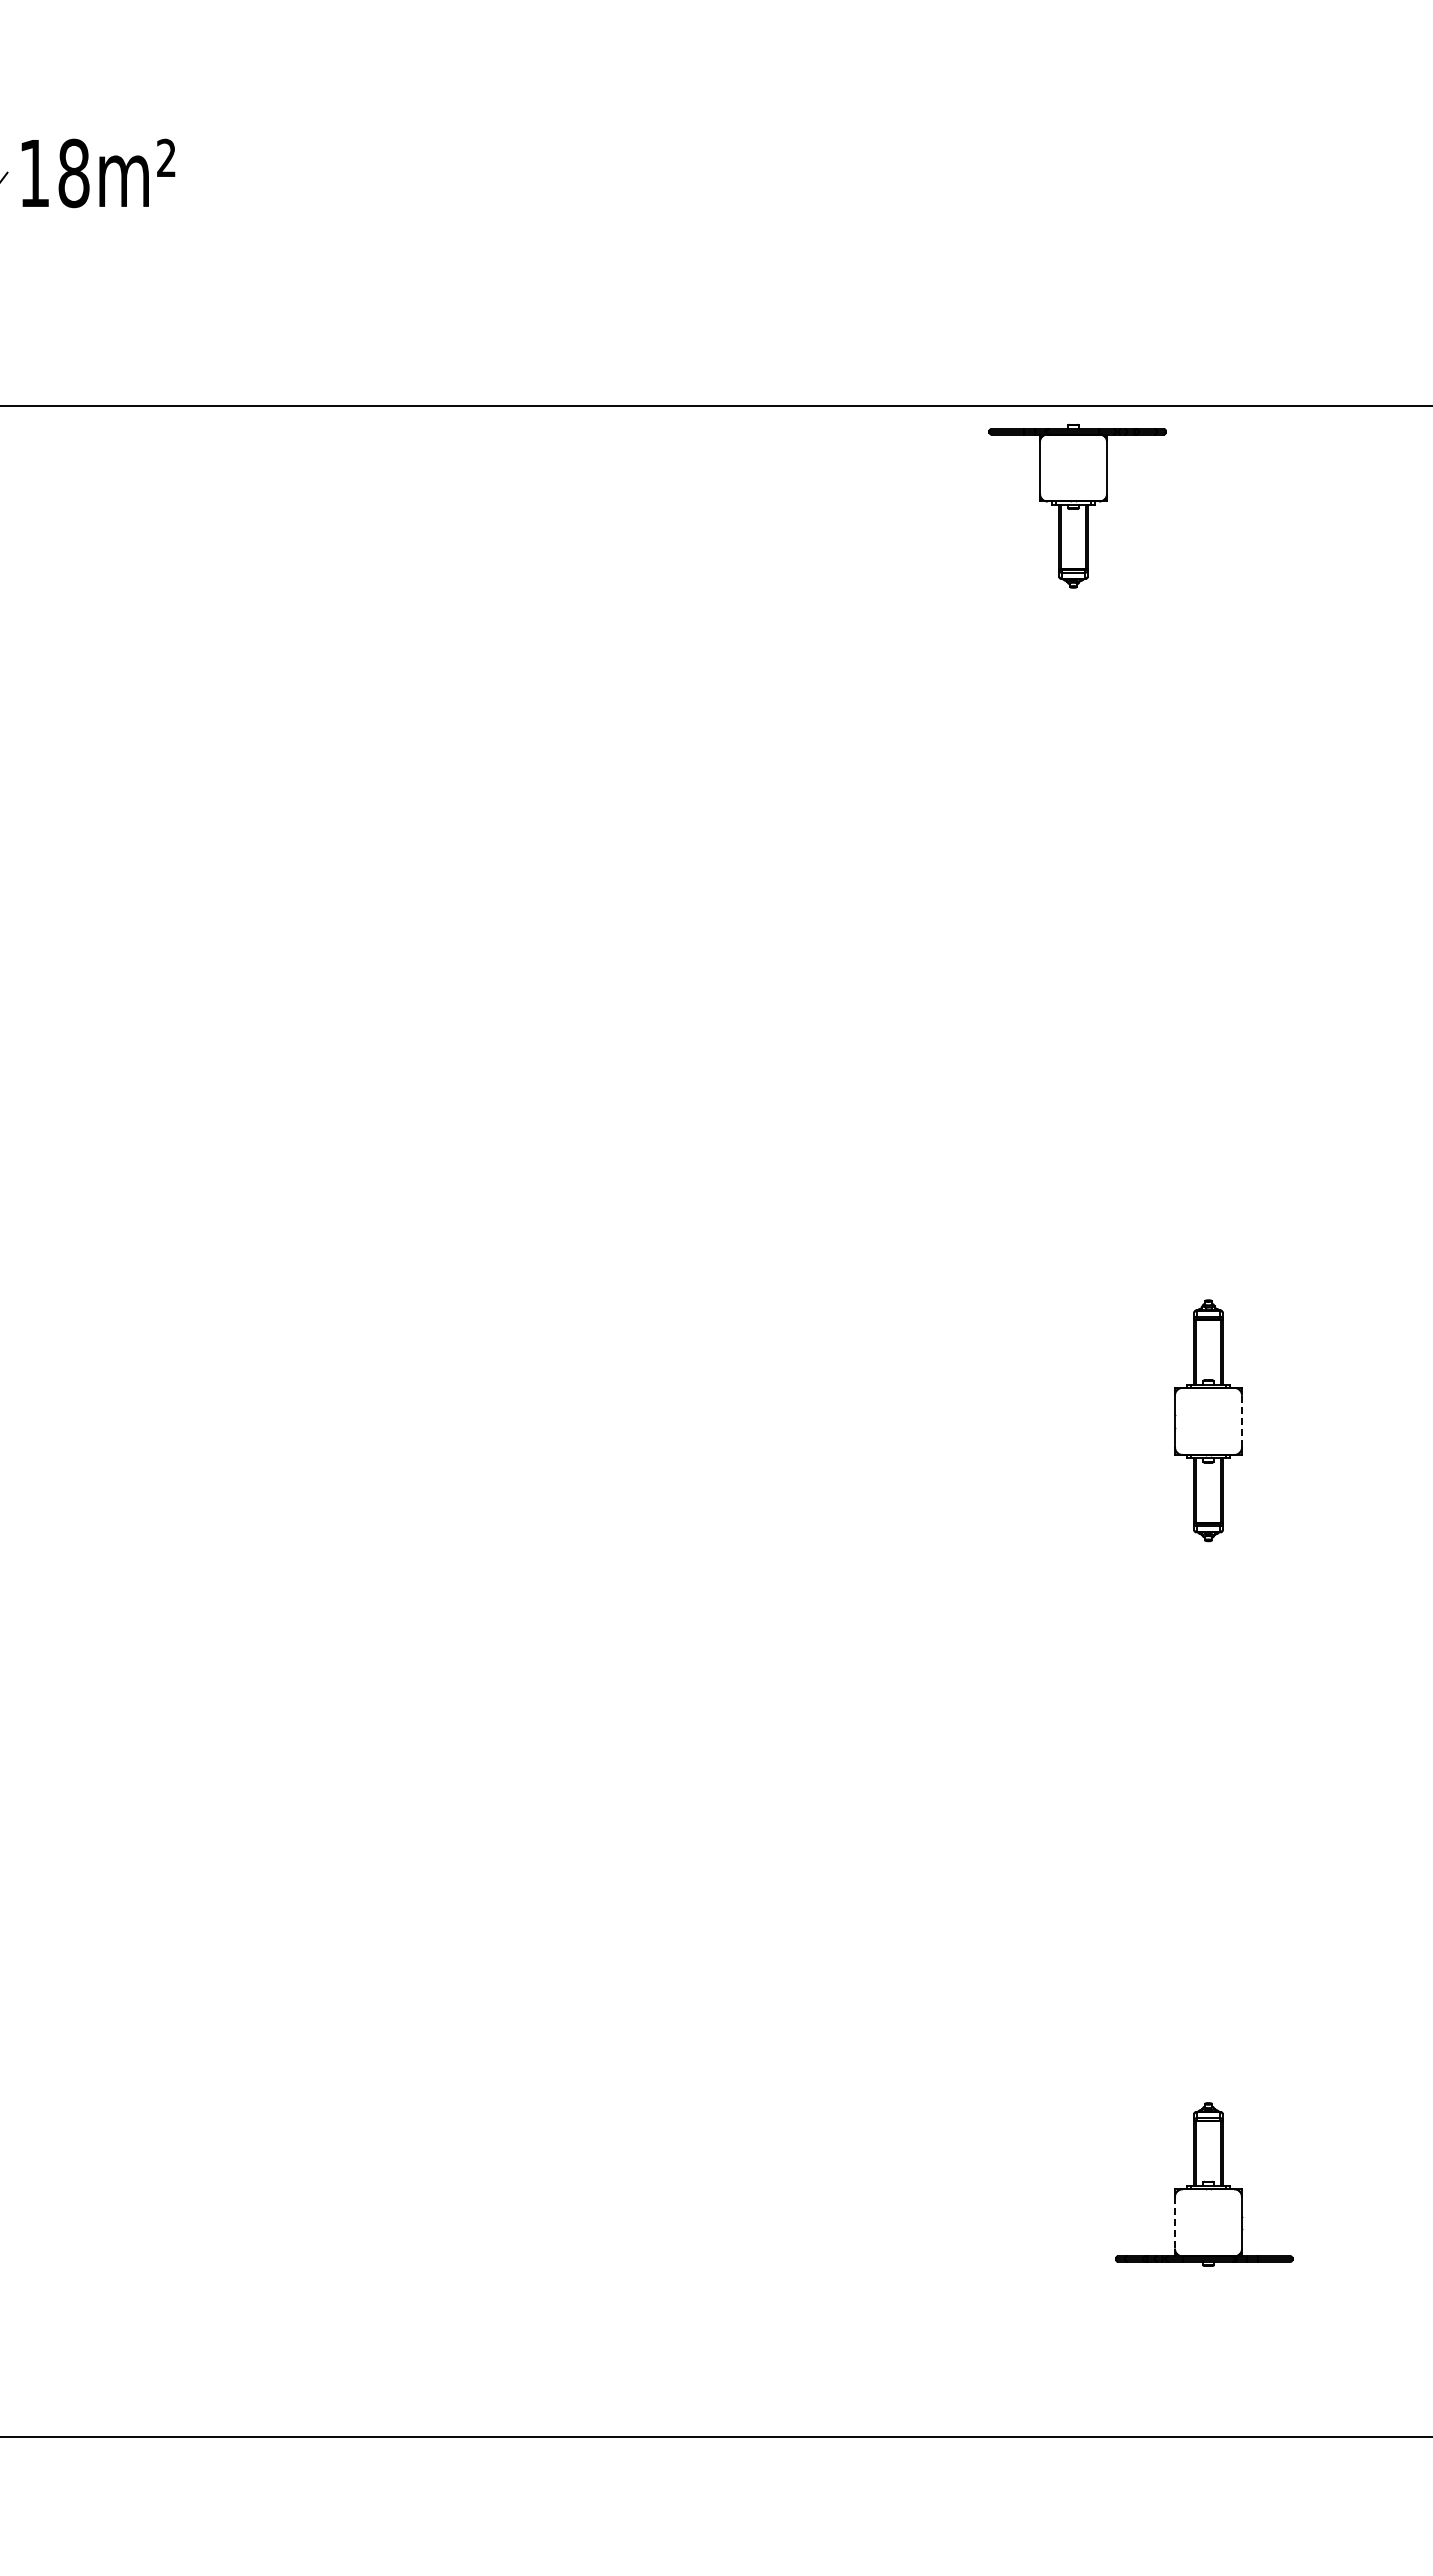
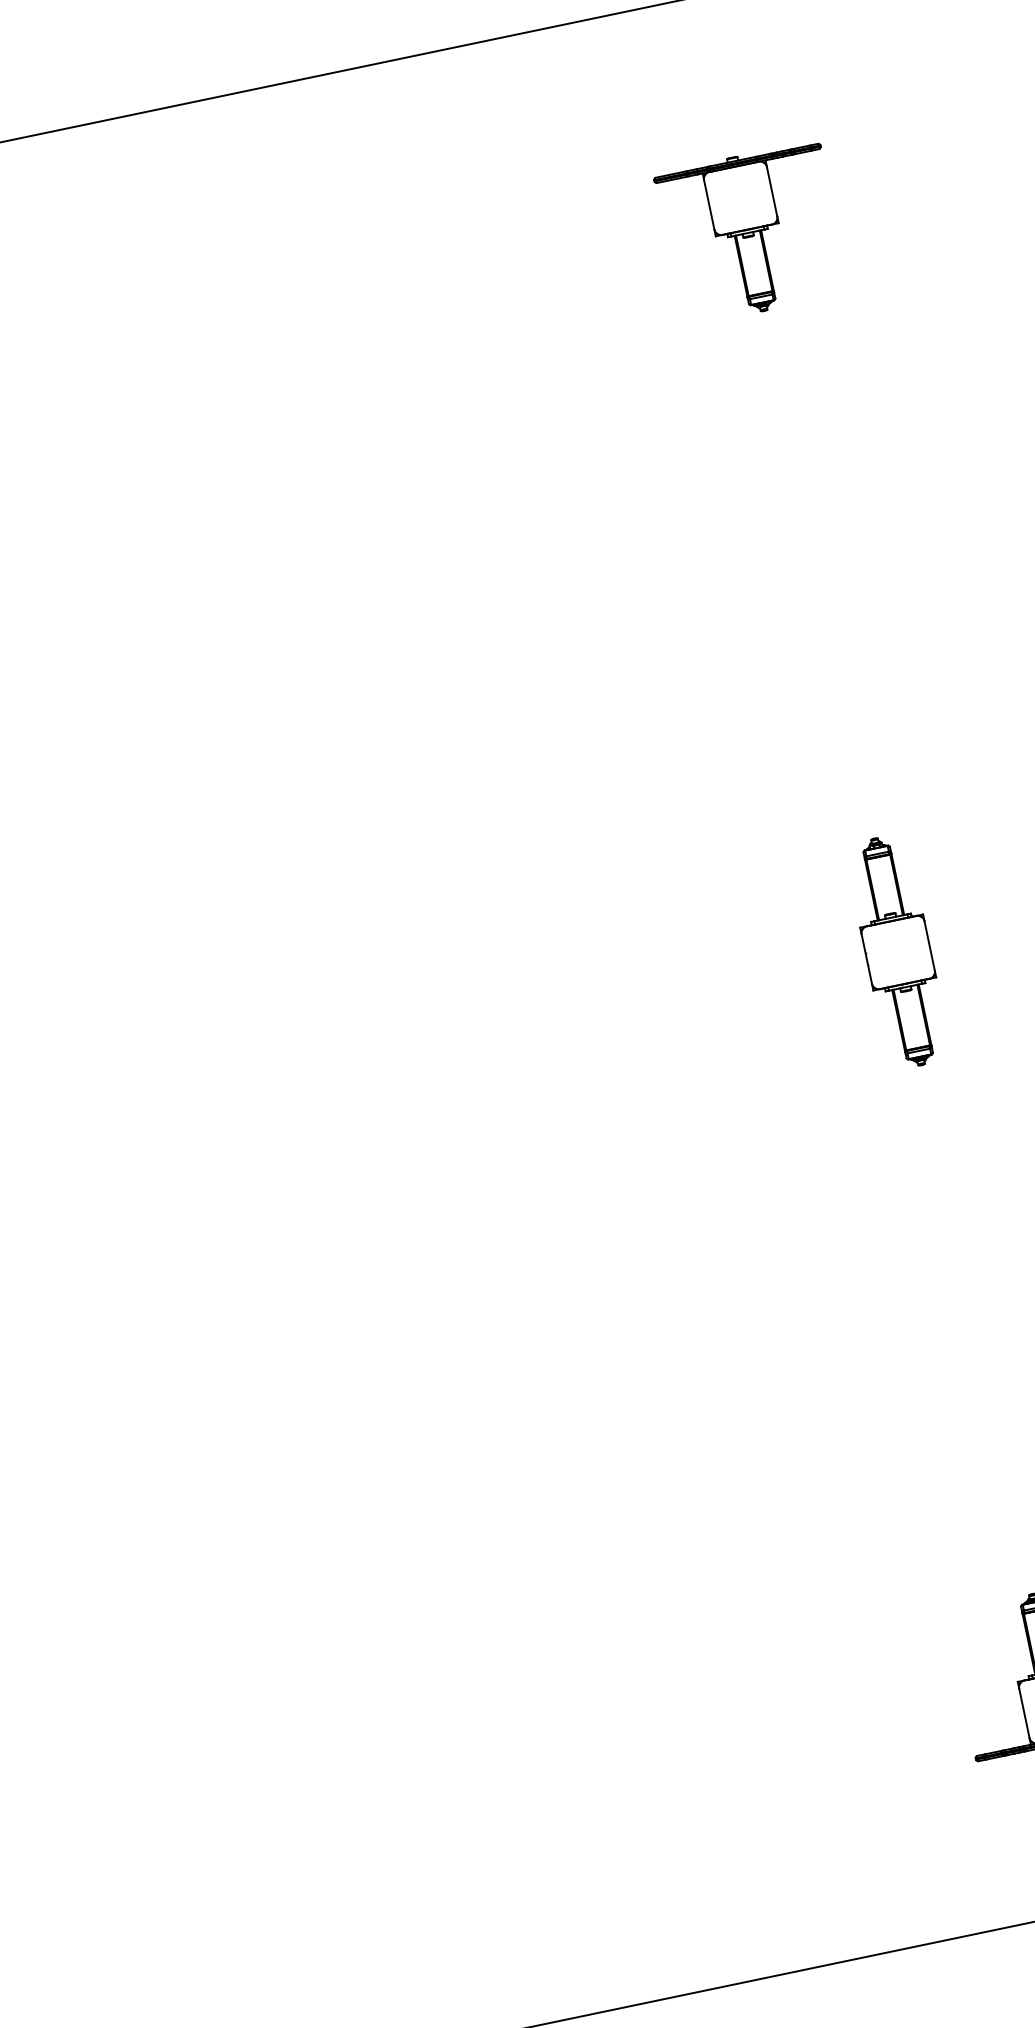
part: (1077, 506) -> (752, 233), moved
line: (1241, 1421) -> (929, 946), dashed -> solid
line: (1175, 2222) -> (1024, 1712), dashed -> solid

